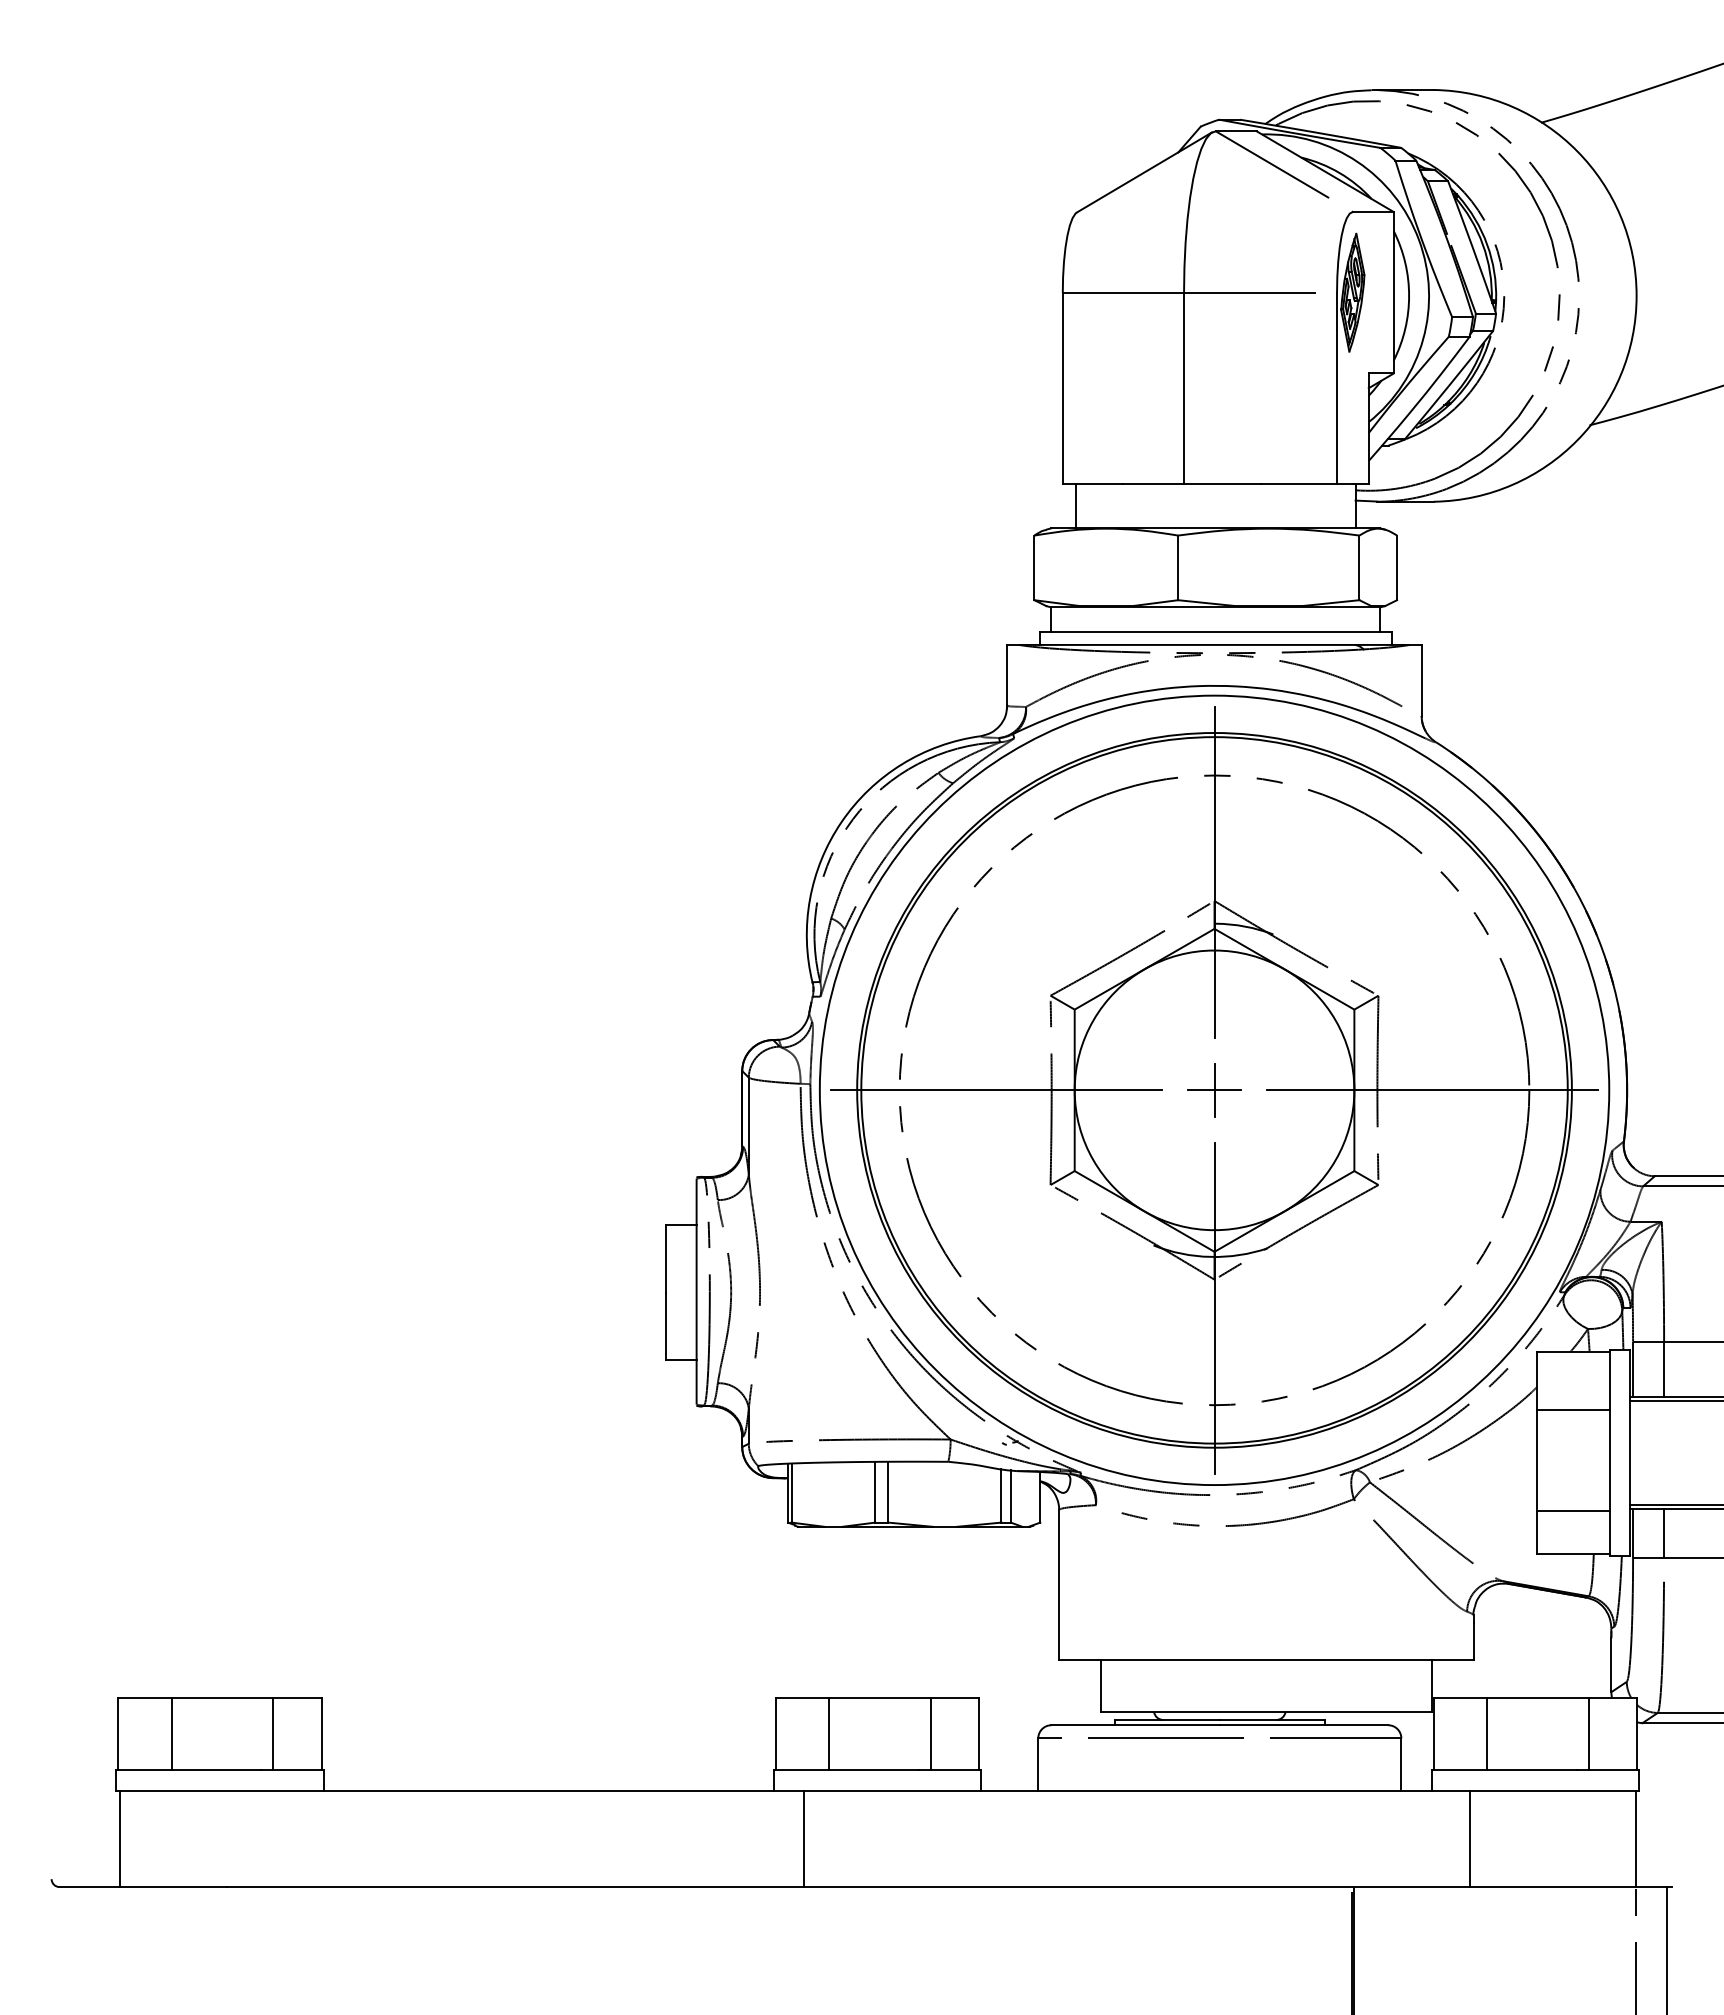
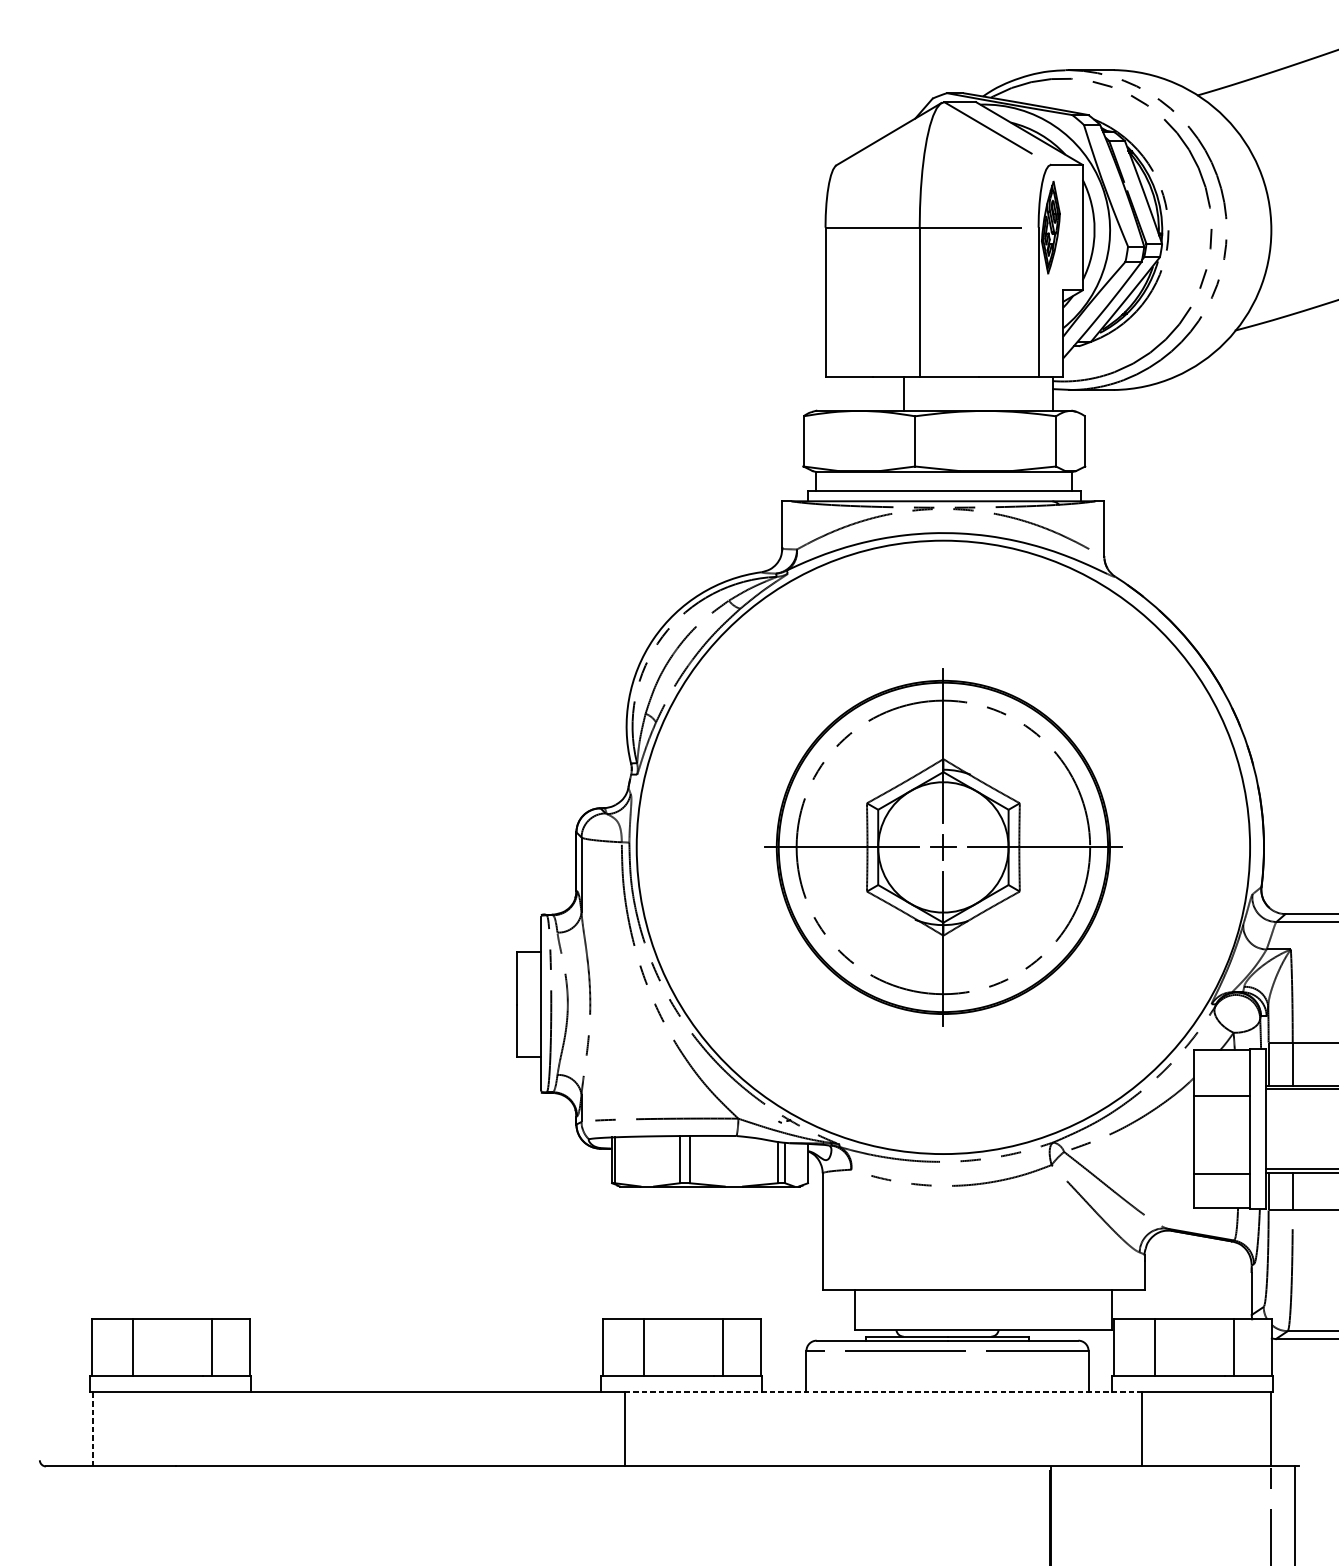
line: (1075, 506) -> (903, 393), moved
part: (1214, 1090) -> (943, 847), size x0.6
line: (1136, 1791) -> (882, 1392), solid -> dashed
line: (120, 1838) -> (93, 1428), solid -> dashed

